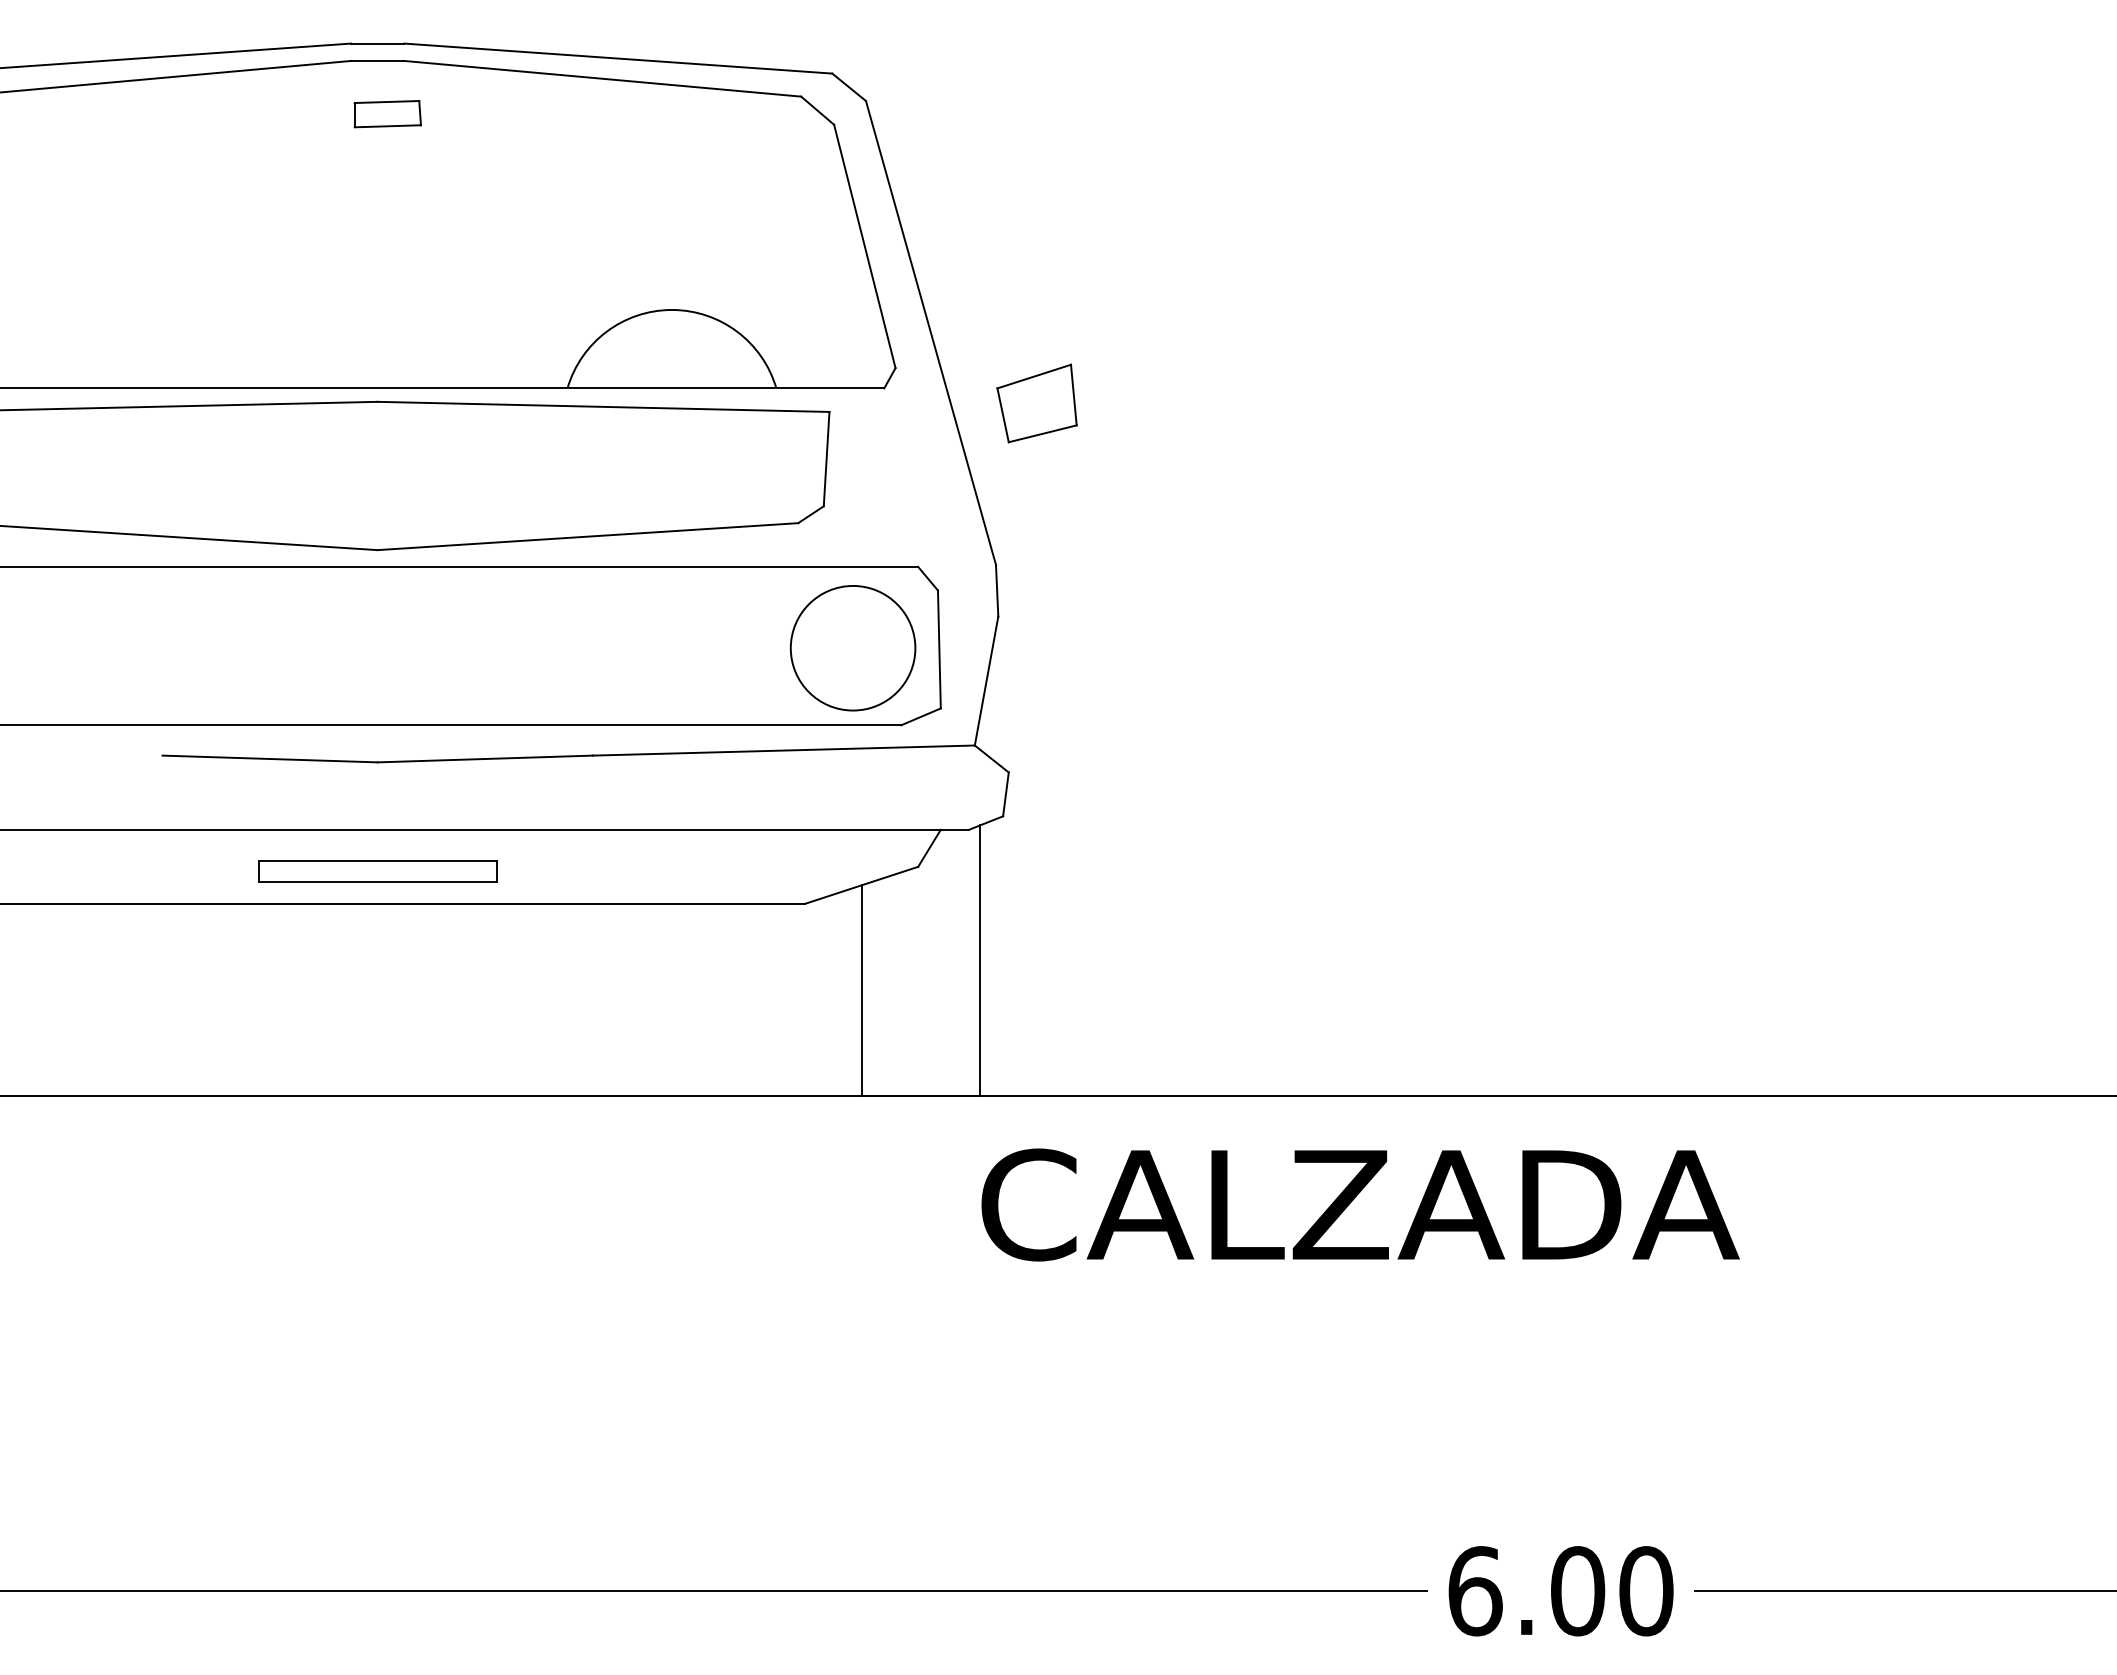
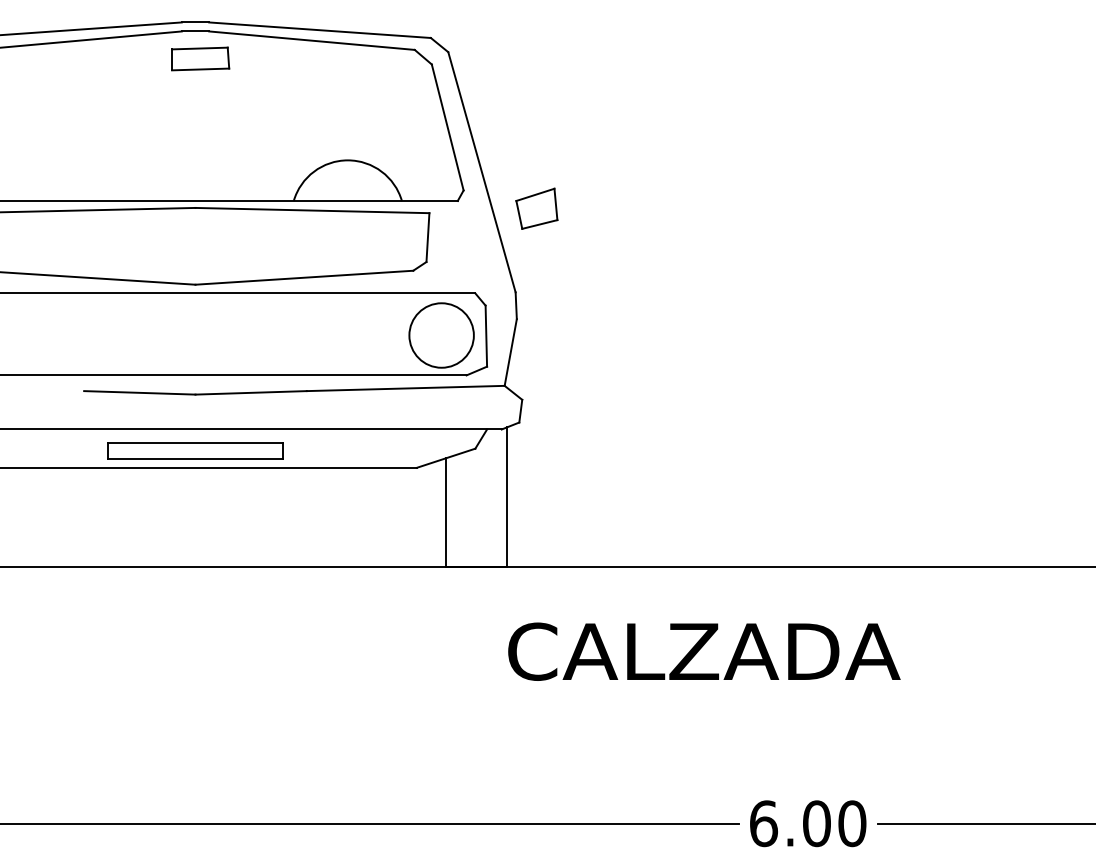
part: (387, 113) -> (200, 58), size x1.67
part: (377, 870) -> (195, 450), size x1.43
text: (1360, 1204) -> (704, 651), moved

